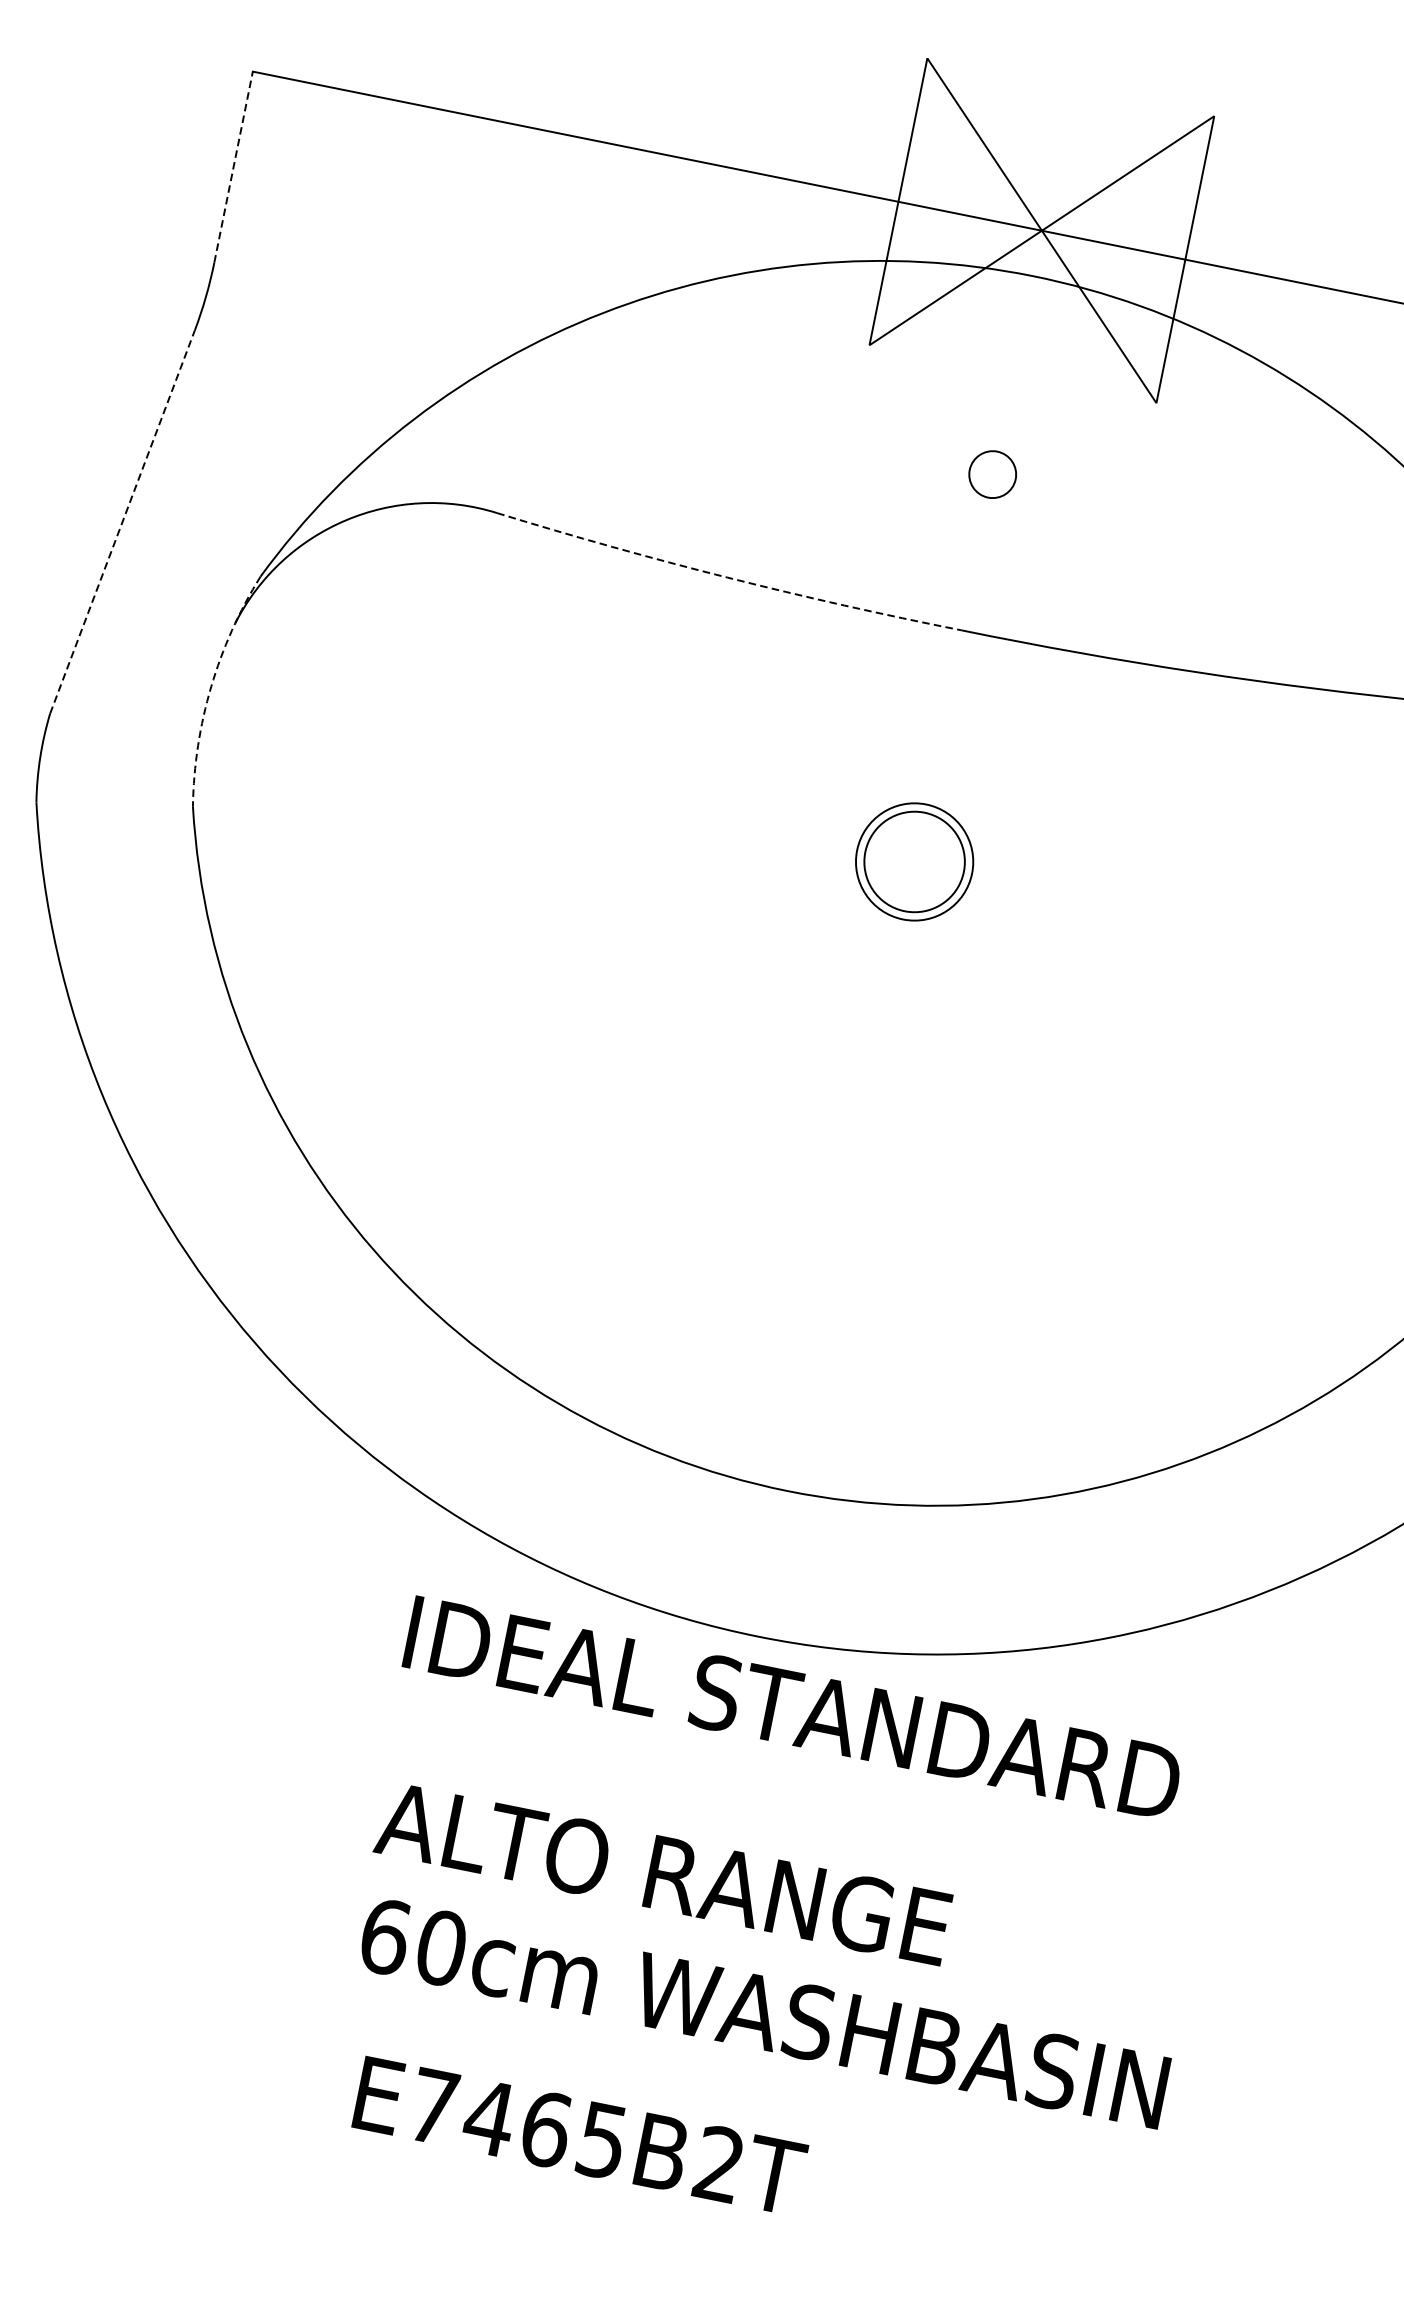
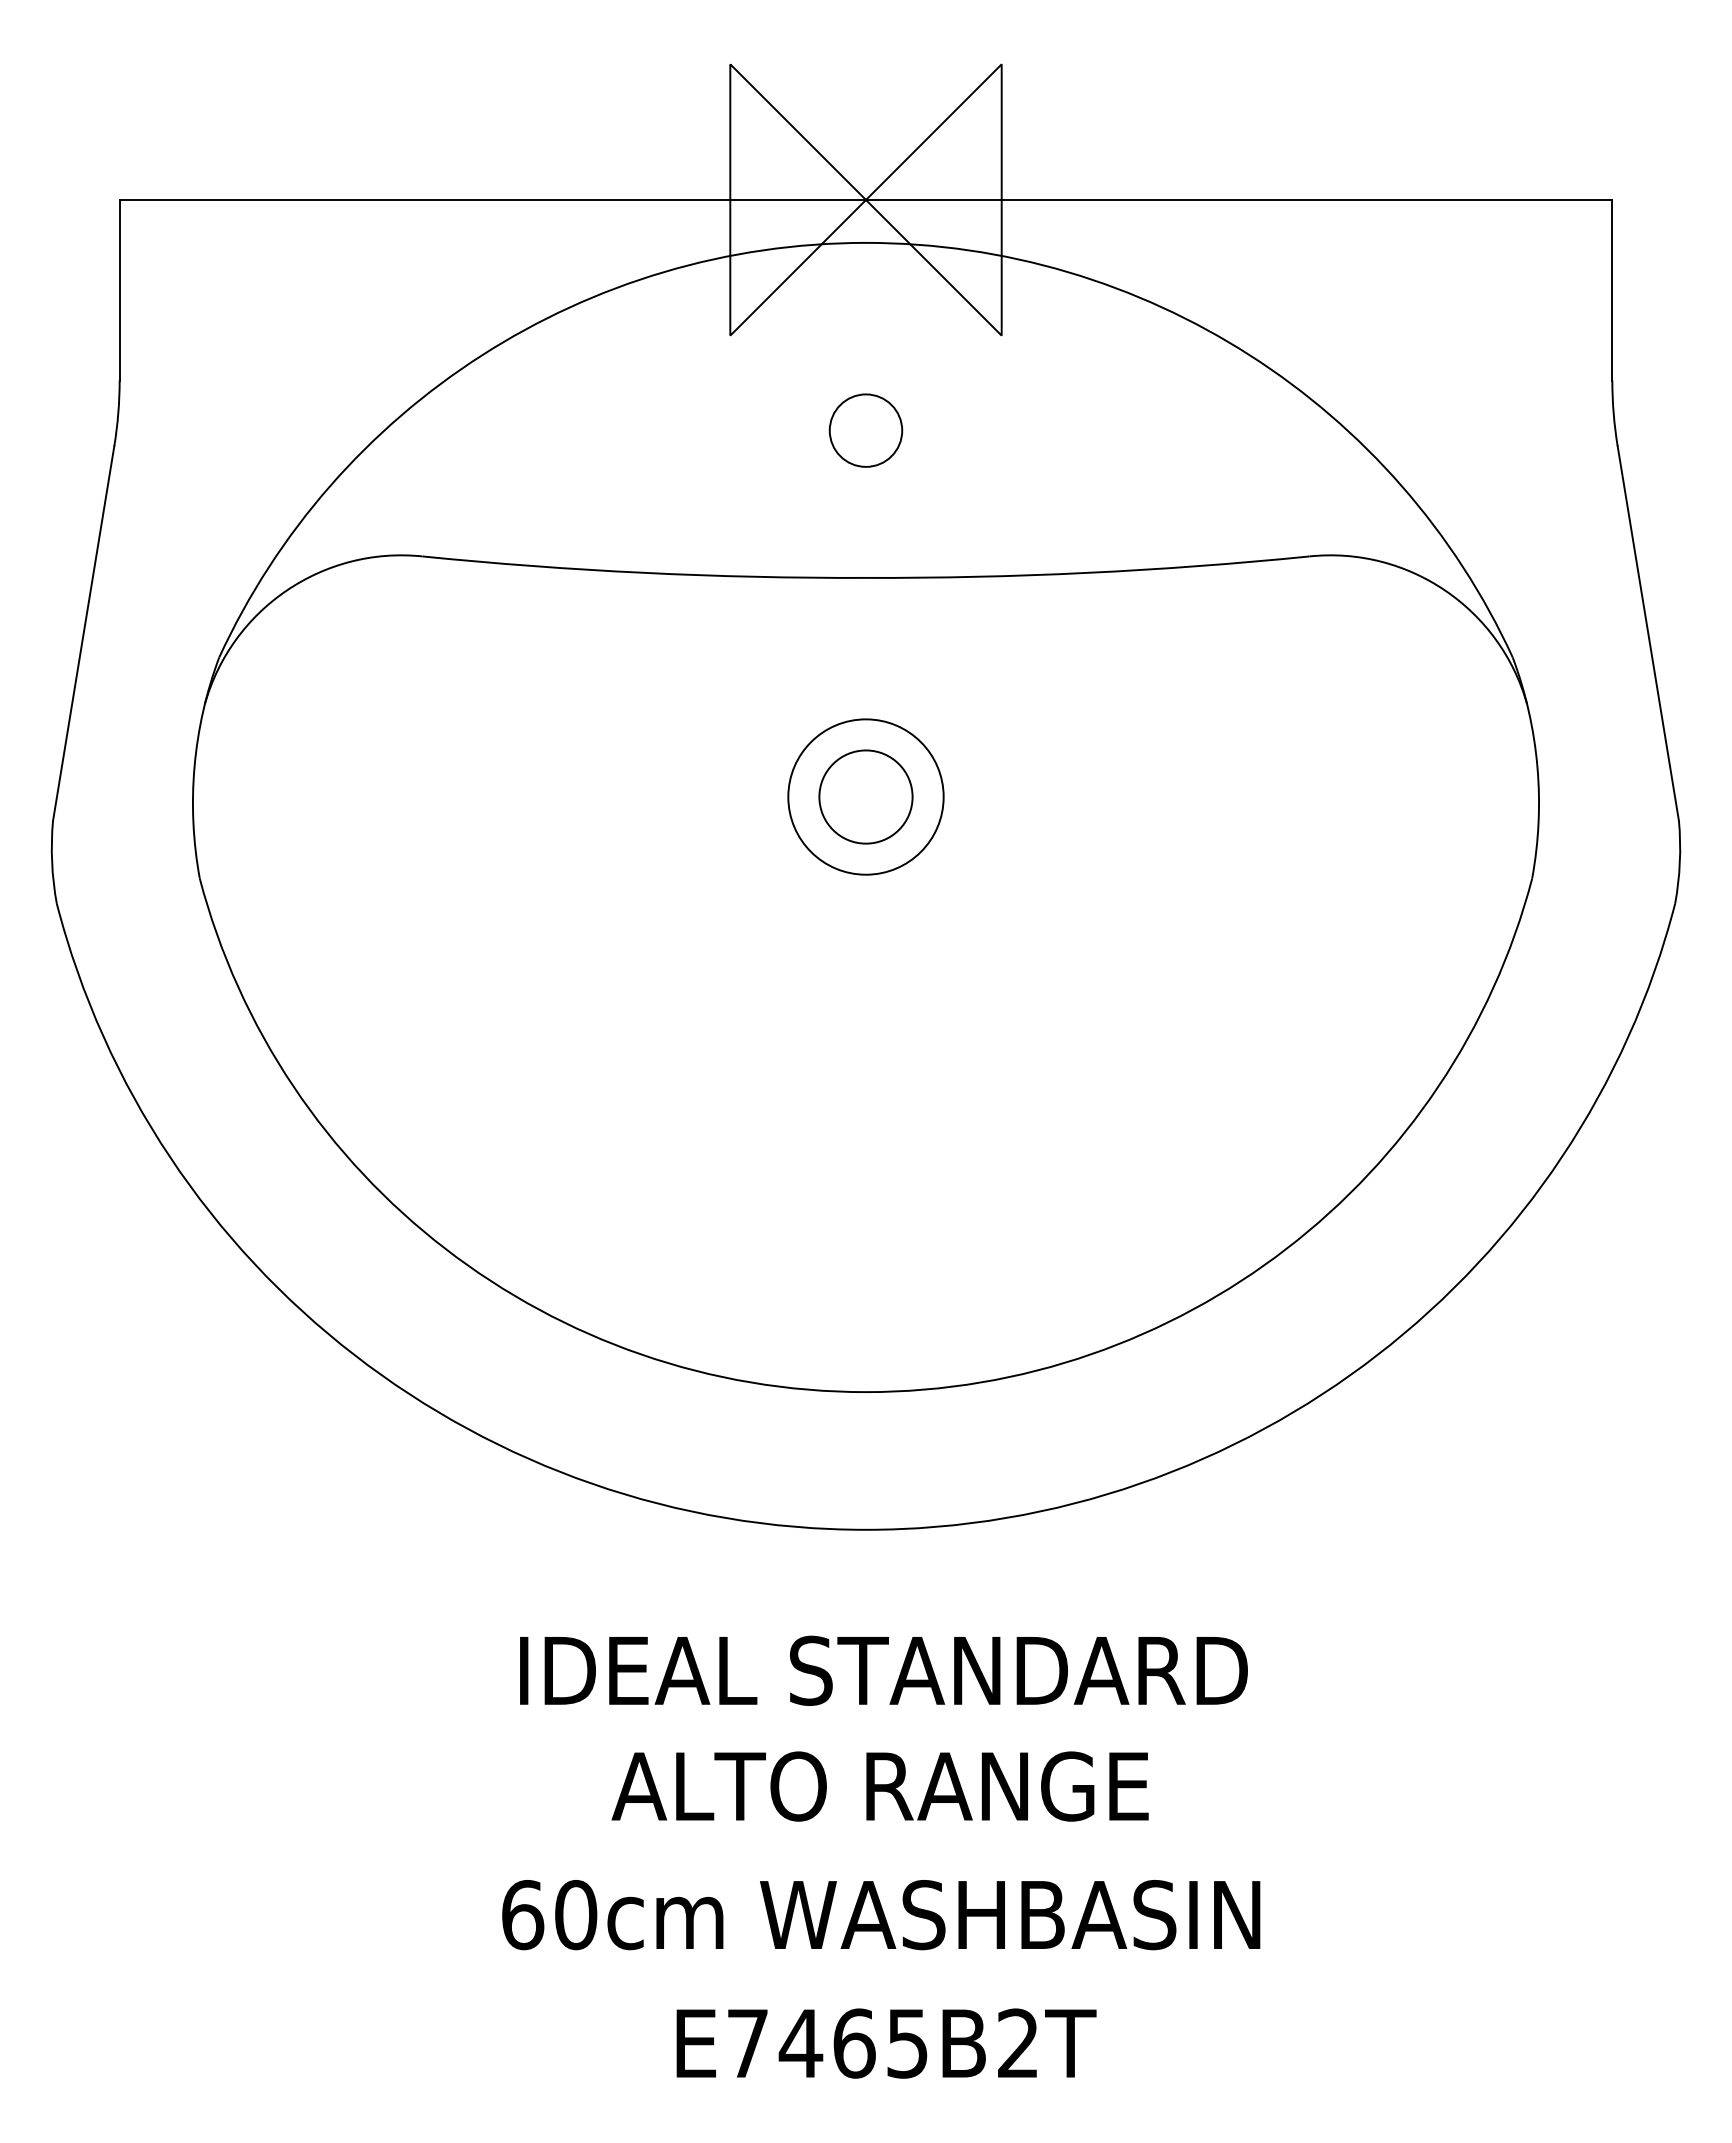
line: (233, 166) -> (119, 289), dashed -> solid
circle: (992, 474) -> (865, 430), size x1.67
line: (122, 522) -> (83, 633), dashed -> solid
arc: (728, 577) -> (644, 572), dashed -> solid
arc: (211, 686) -> (194, 766), dashed -> solid
circle: (914, 861) -> (865, 796), size x1.43
text: (792, 1708) -> (883, 1670), moved
text: (662, 1873) -> (879, 1786), moved
text: (764, 2013) -> (881, 1915), moved
text: (580, 2136) -> (886, 2043), moved

